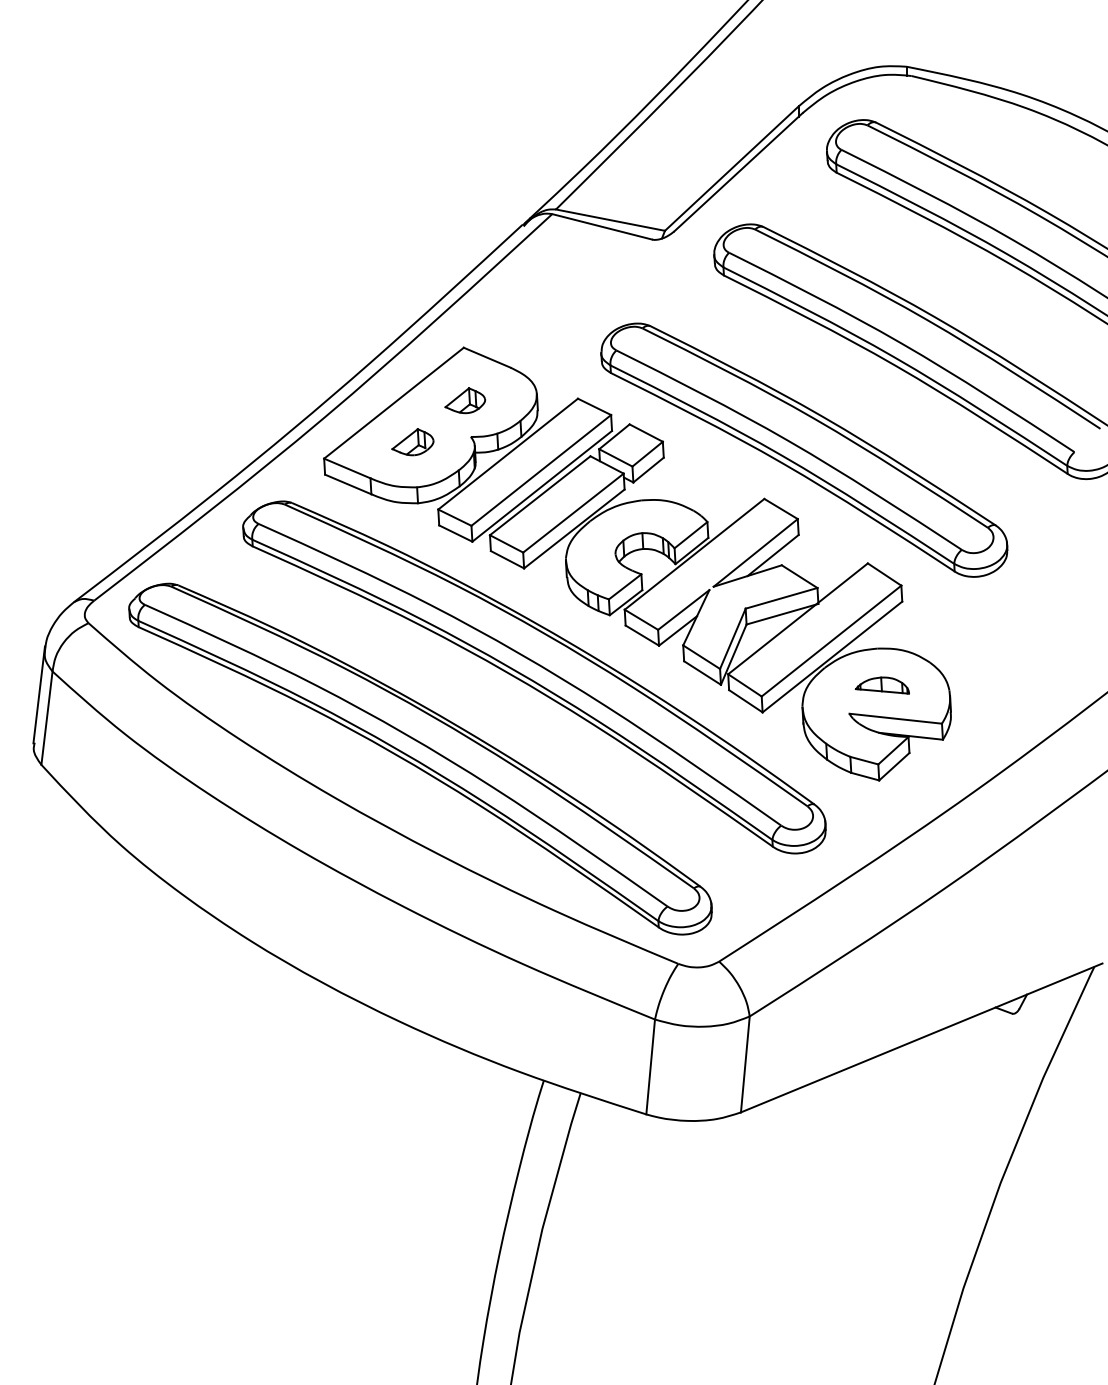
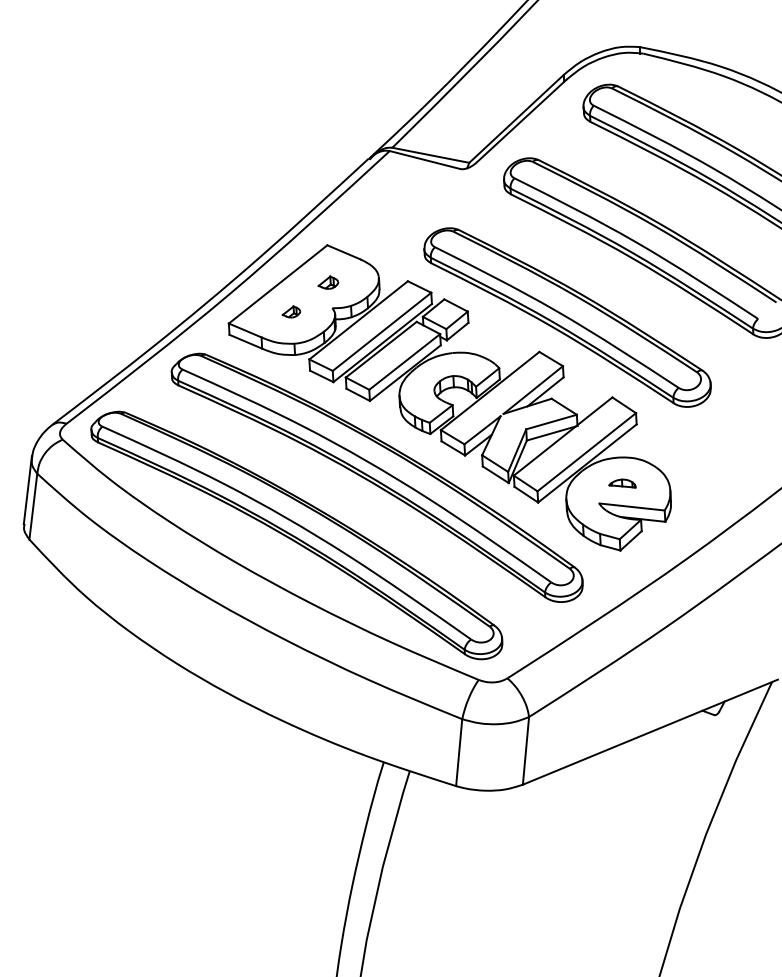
part: (465, 400) -> (328, 282), size x0.7
part: (412, 442) -> (291, 312), size x0.6
part: (881, 685) -> (622, 483), size x0.7

